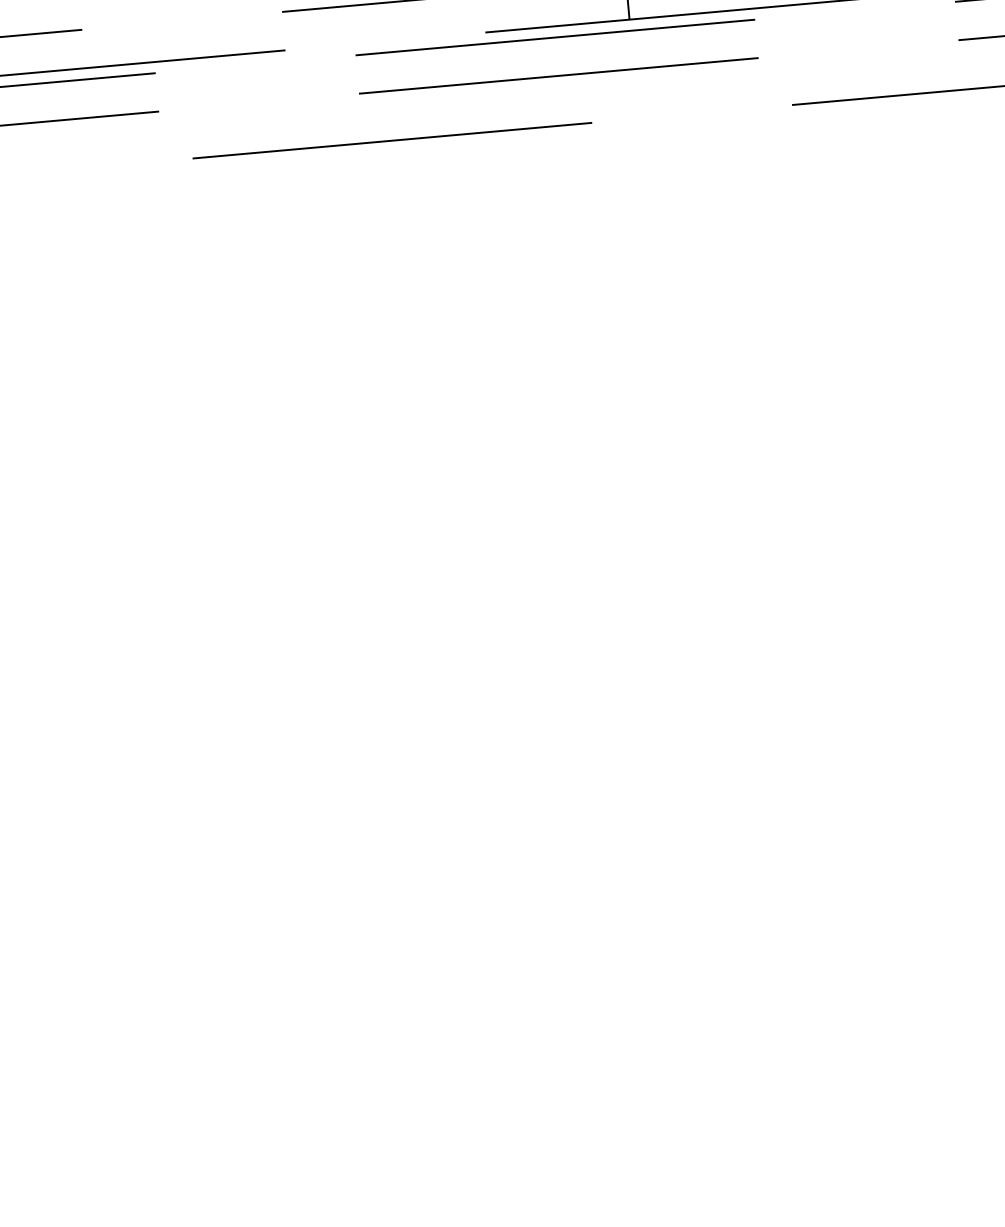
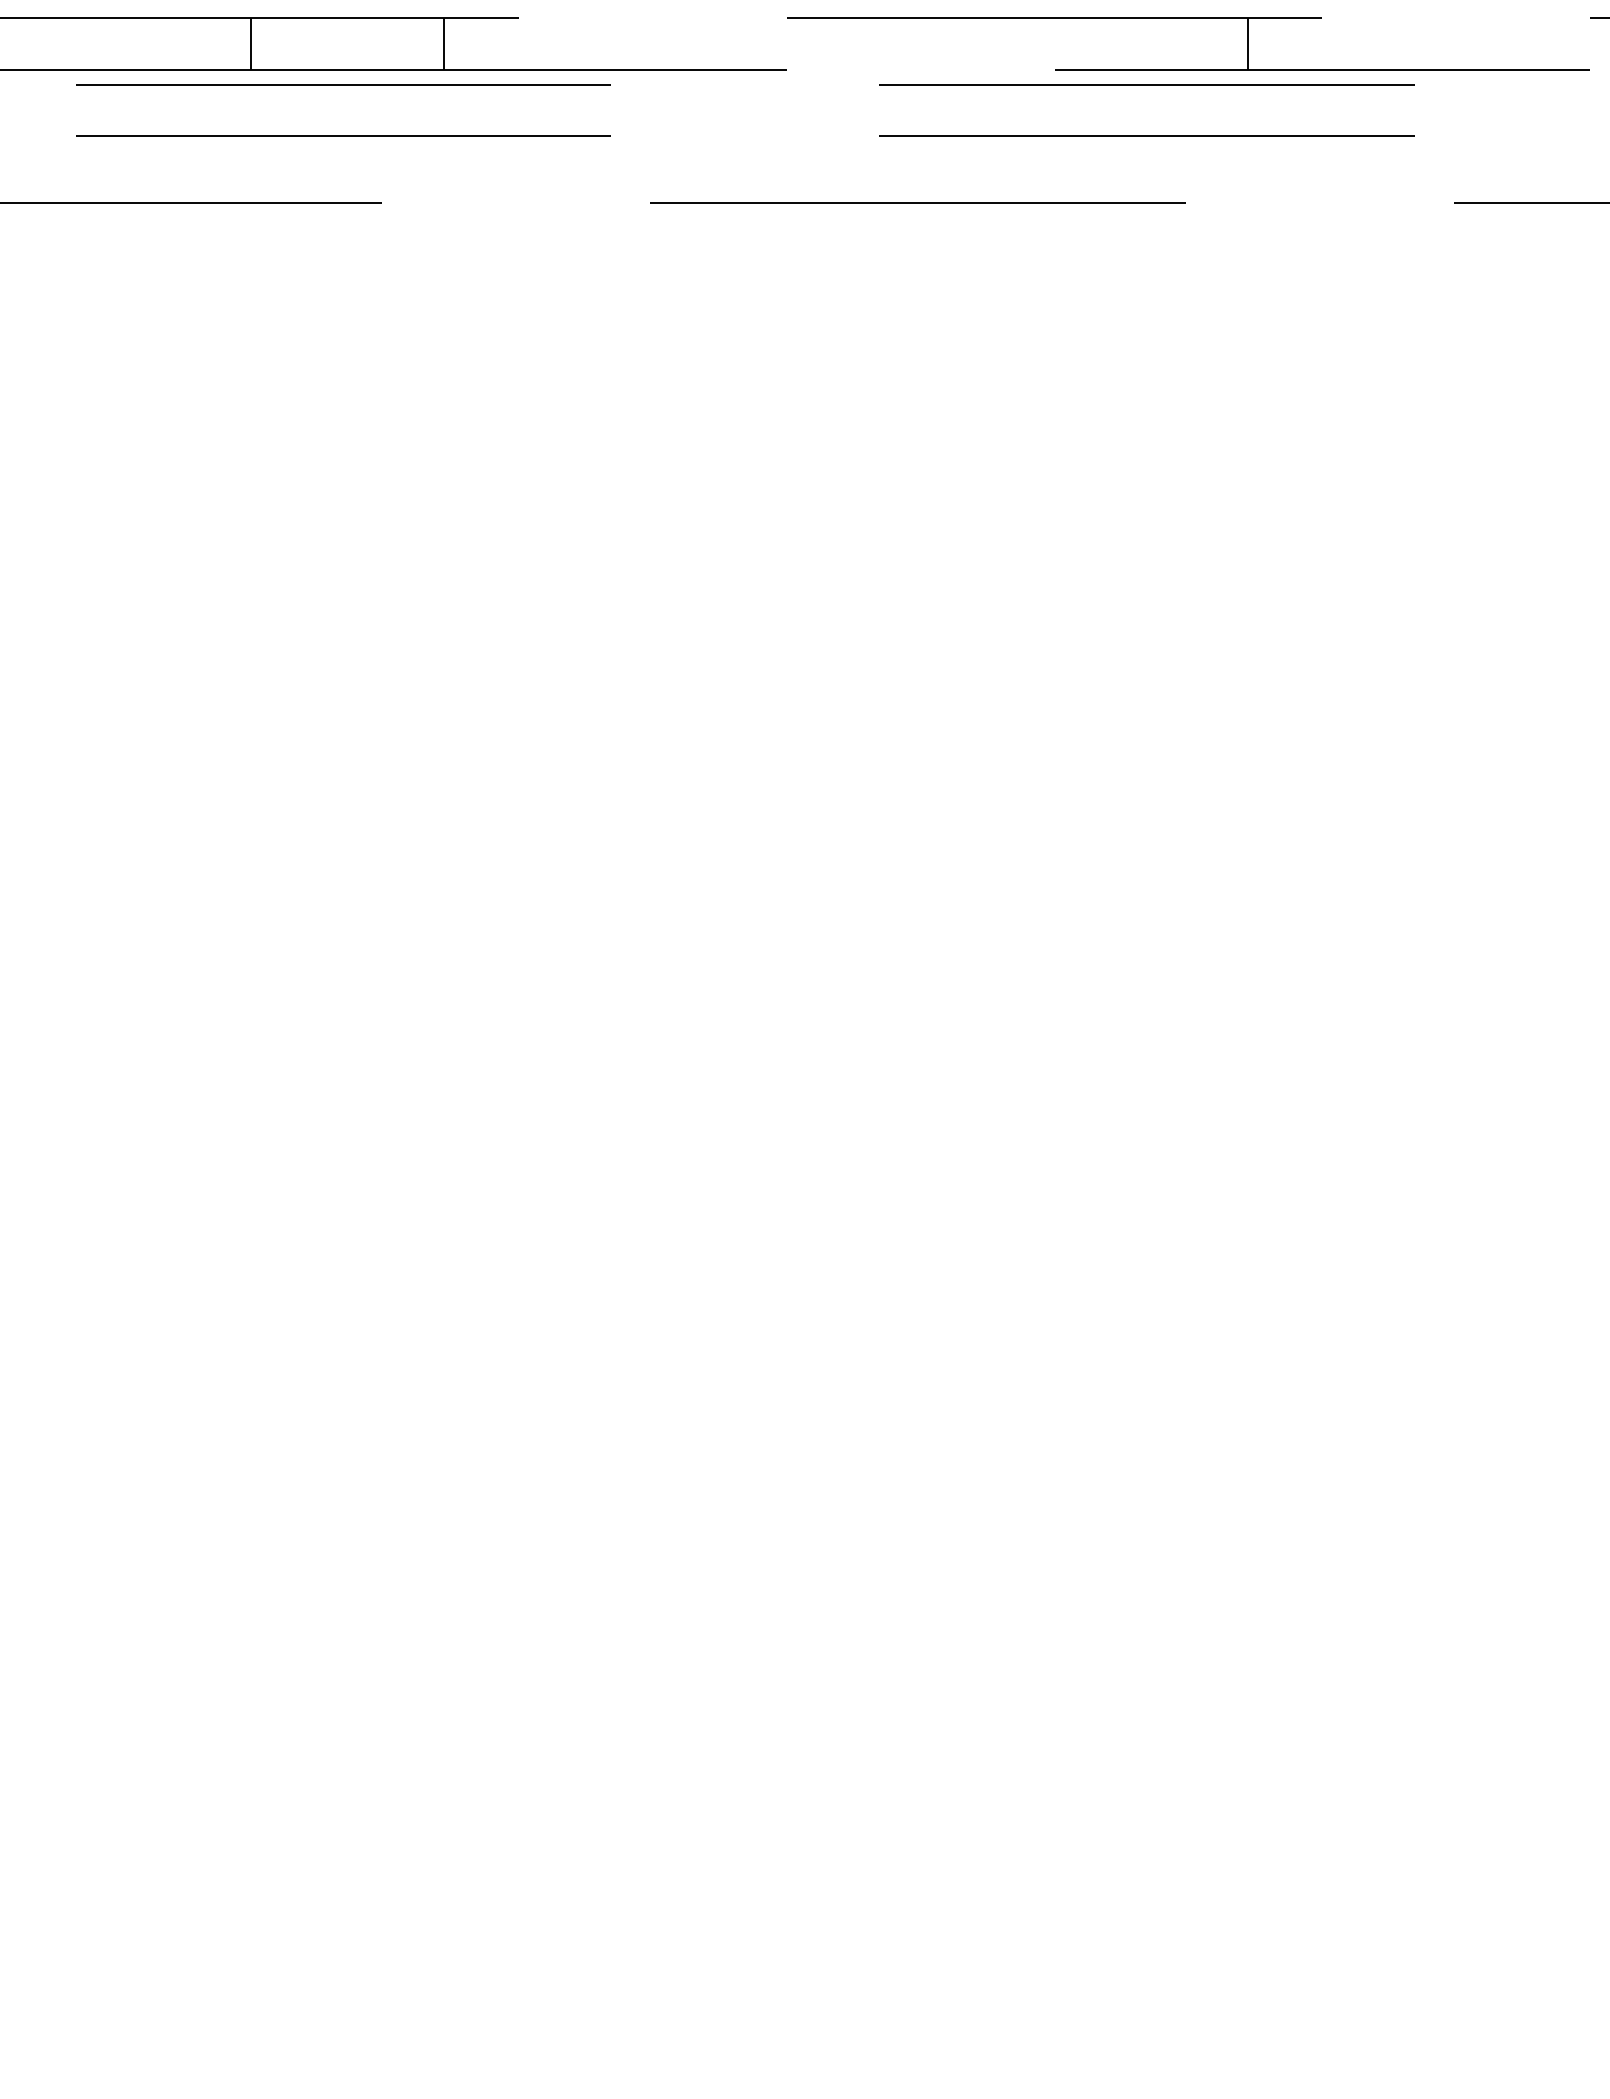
line: (28, 53) -> (444, 43), added

